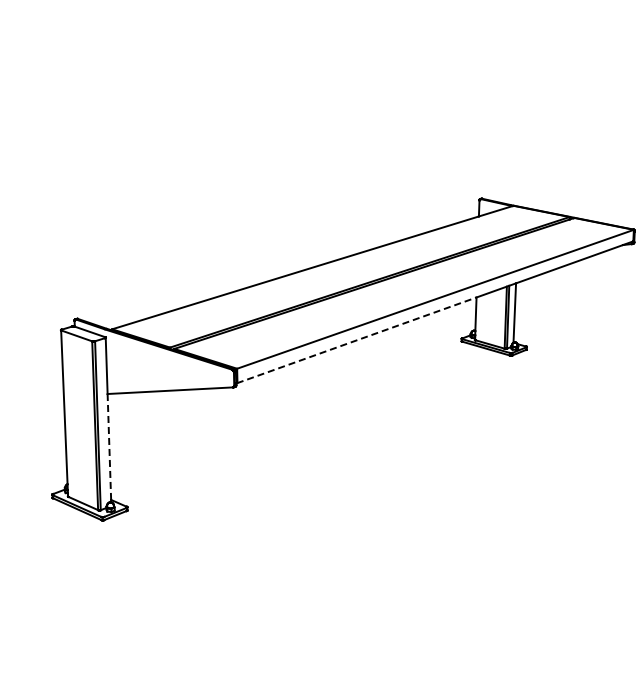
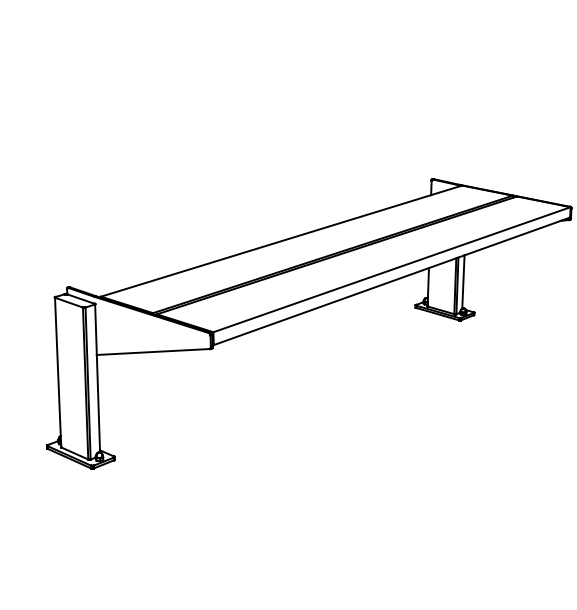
line: (357, 340) -> (321, 306), dashed -> solid
line: (109, 446) -> (98, 402), dashed -> solid

